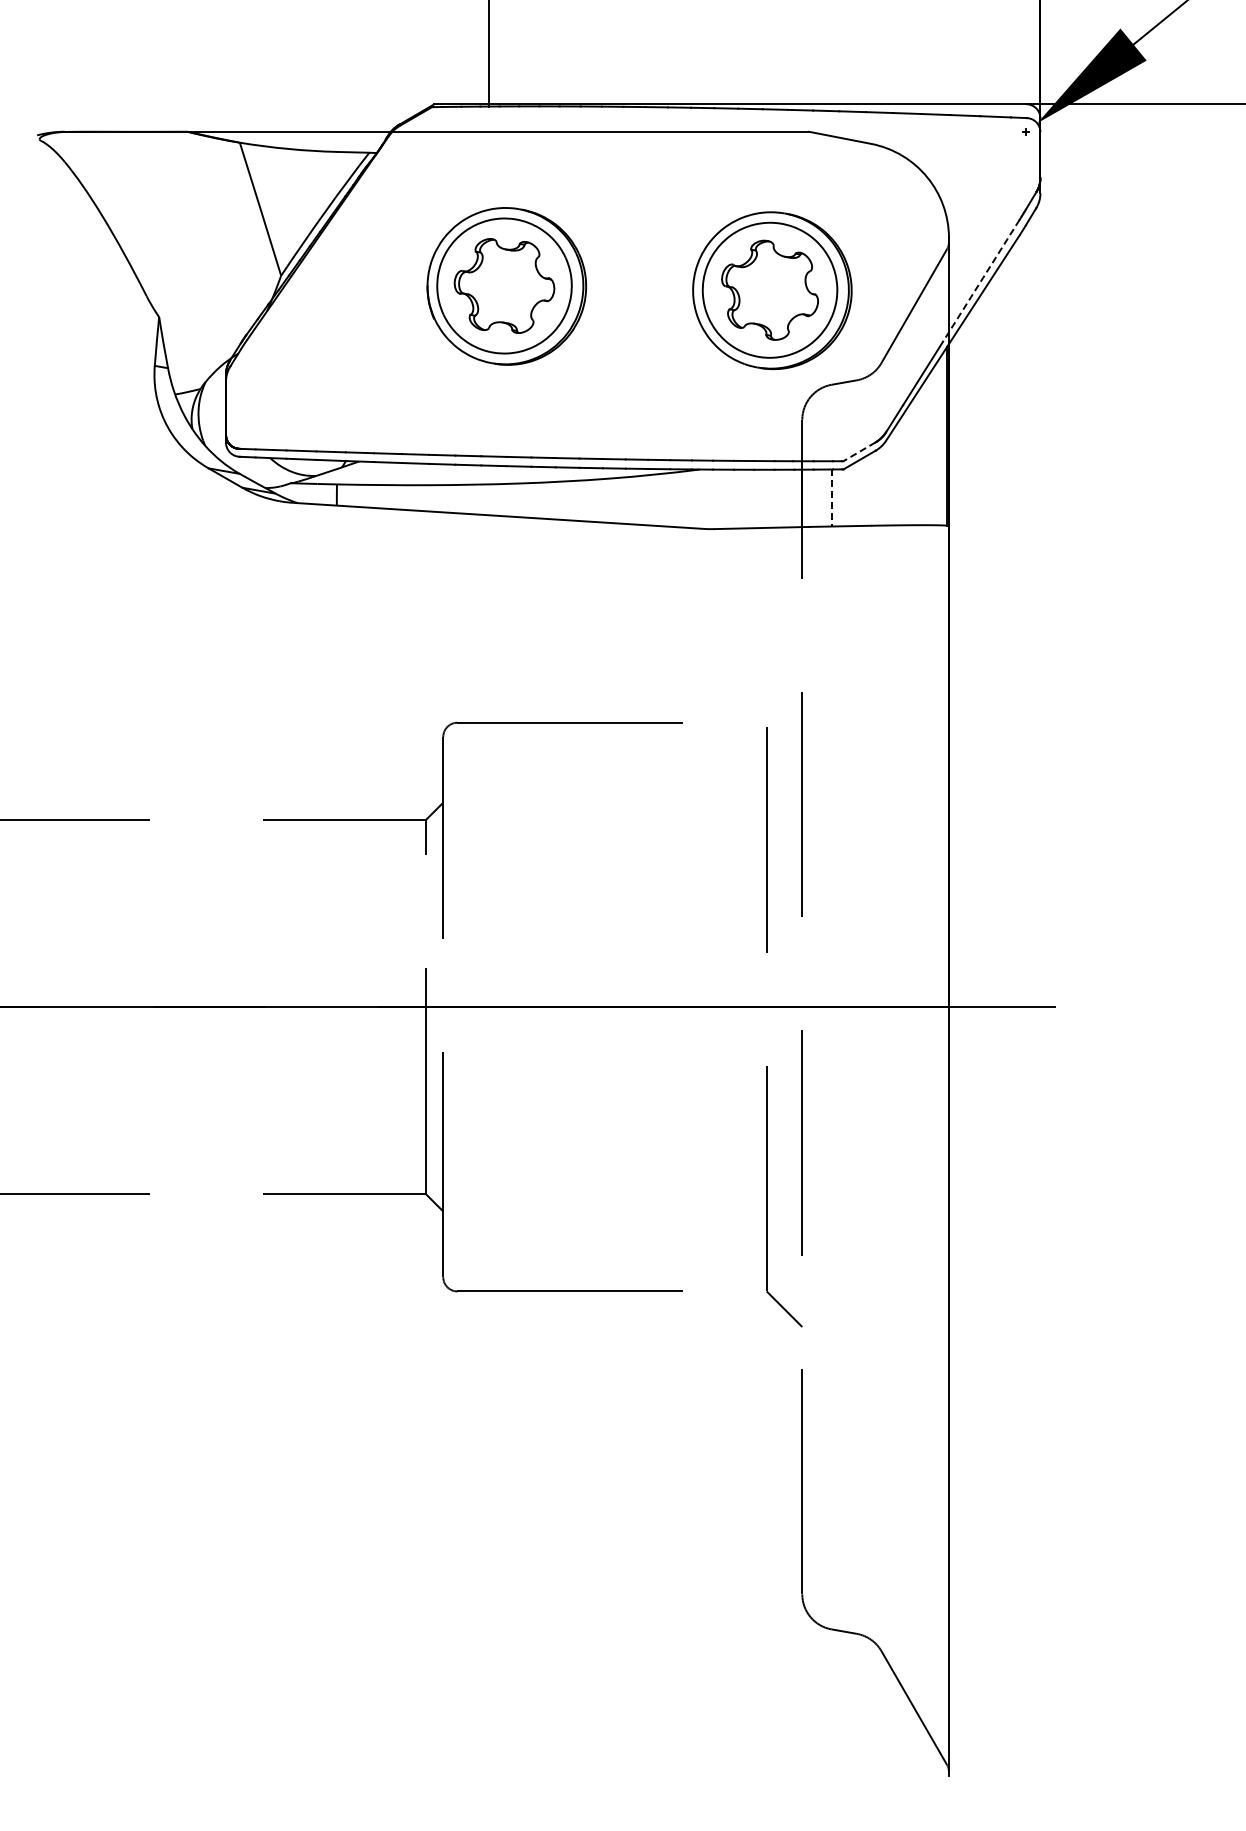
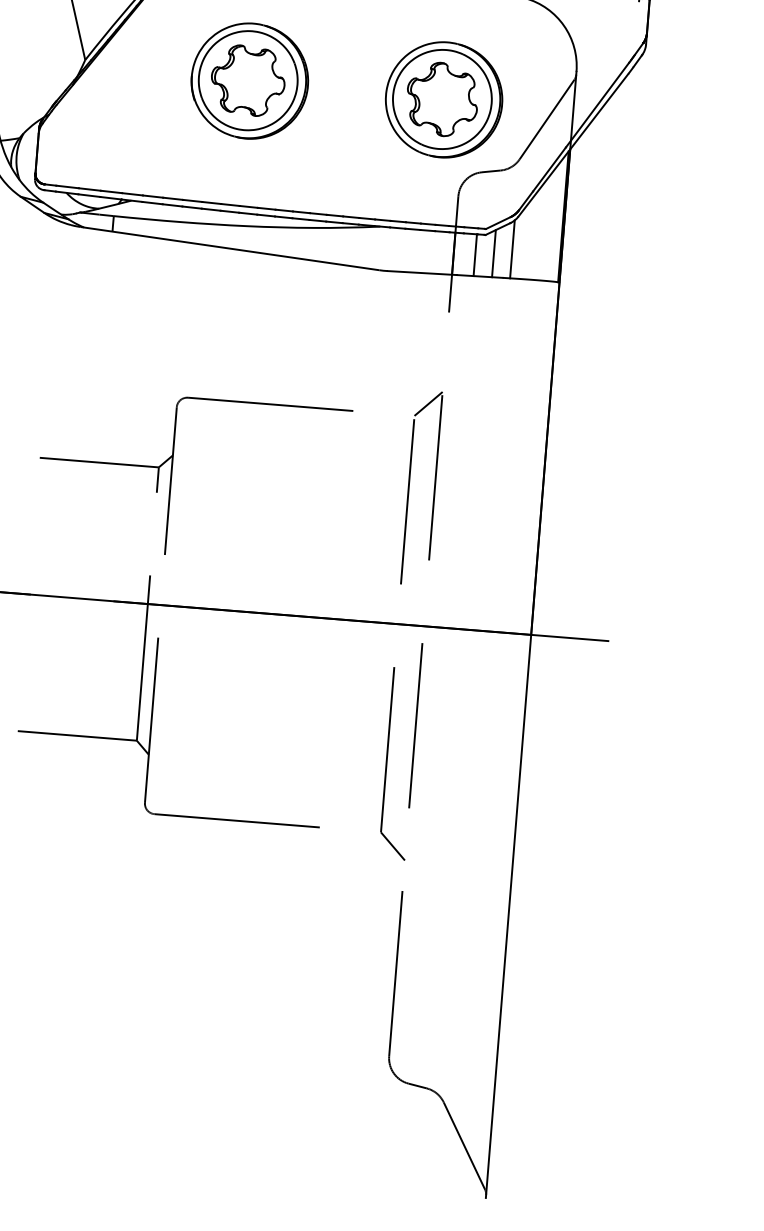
line: (981, 281) -> (597, 105), dashed -> solid
line: (859, 451) -> (498, 222), dashed -> solid
line: (881, 485) -> (512, 248), added
line: (856, 493) -> (493, 253), added
line: (831, 498) -> (475, 255), dashed -> solid
line: (784, 704) -> (428, 403), added

